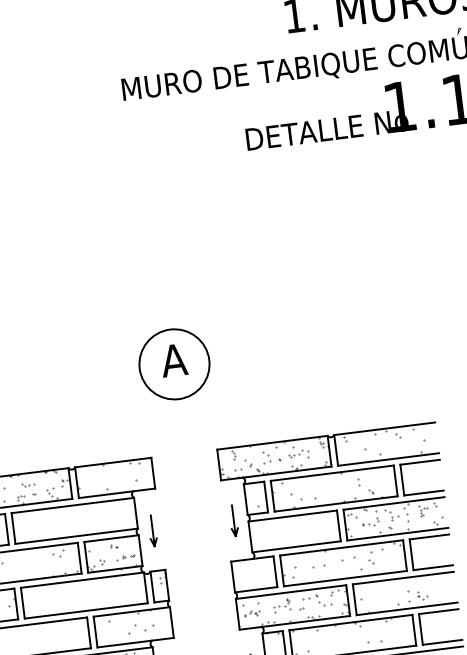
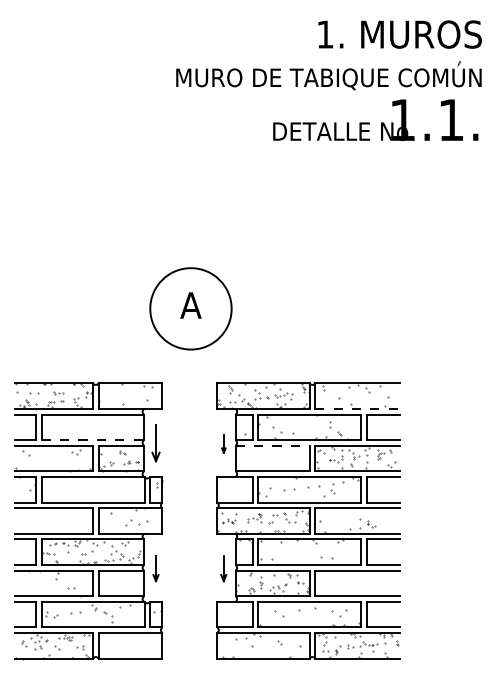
circle: (173, 364) -> (190, 308), size x1.4
line: (388, 459) -> (357, 409), solid -> dashed
line: (292, 515) -> (272, 445), solid -> dashed
part: (233, 520) -> (223, 443), size x0.7
part: (152, 530) -> (155, 443), size x1.4
line: (77, 536) -> (93, 440), solid -> dashed

